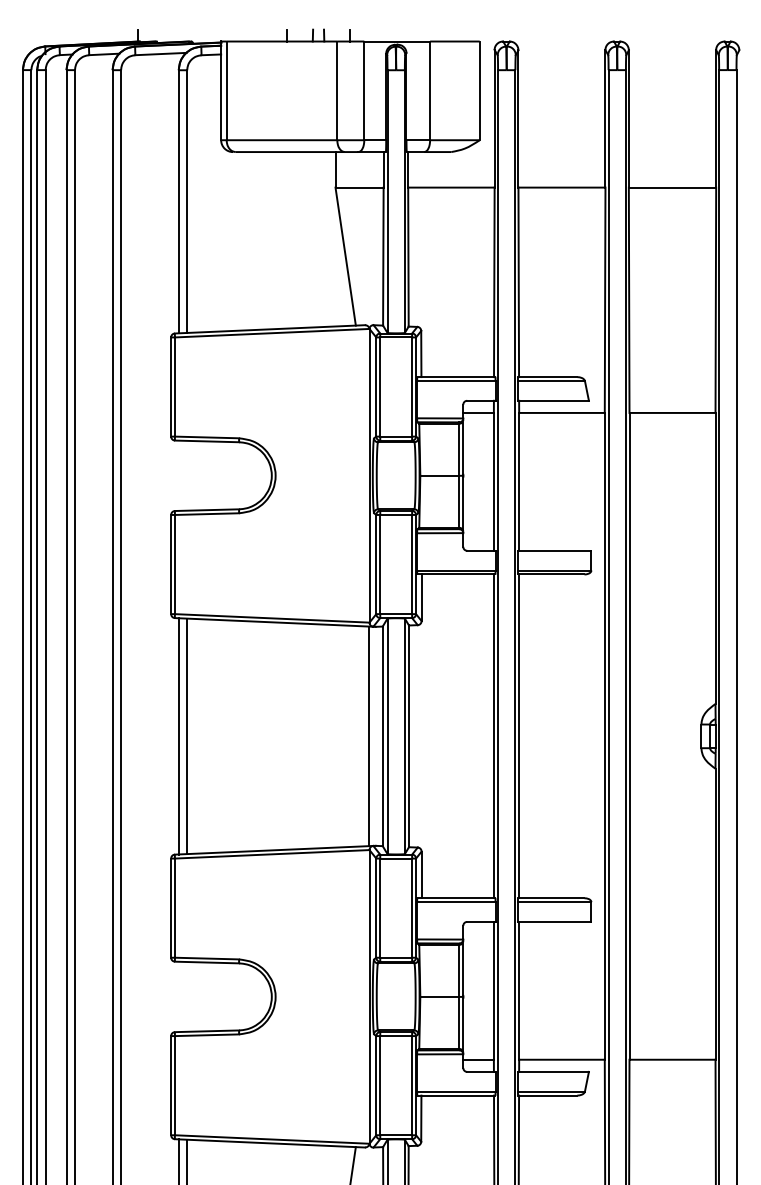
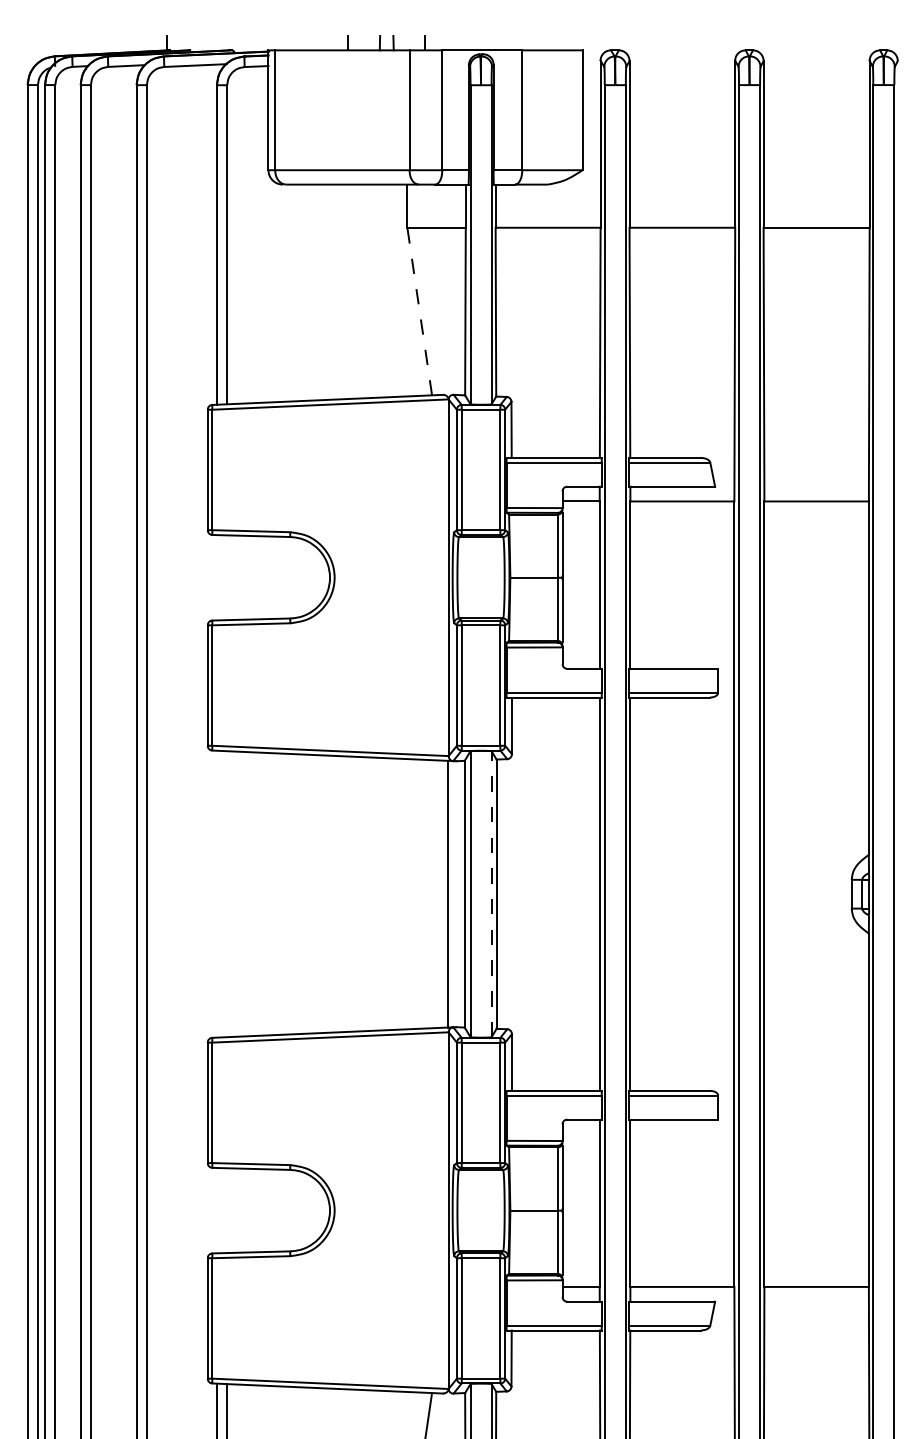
line: (345, 256) -> (419, 311), solid -> dashed
line: (178, 735) -> (216, 893), removed
line: (187, 736) -> (227, 894), removed
line: (404, 736) -> (491, 894), solid -> dashed

